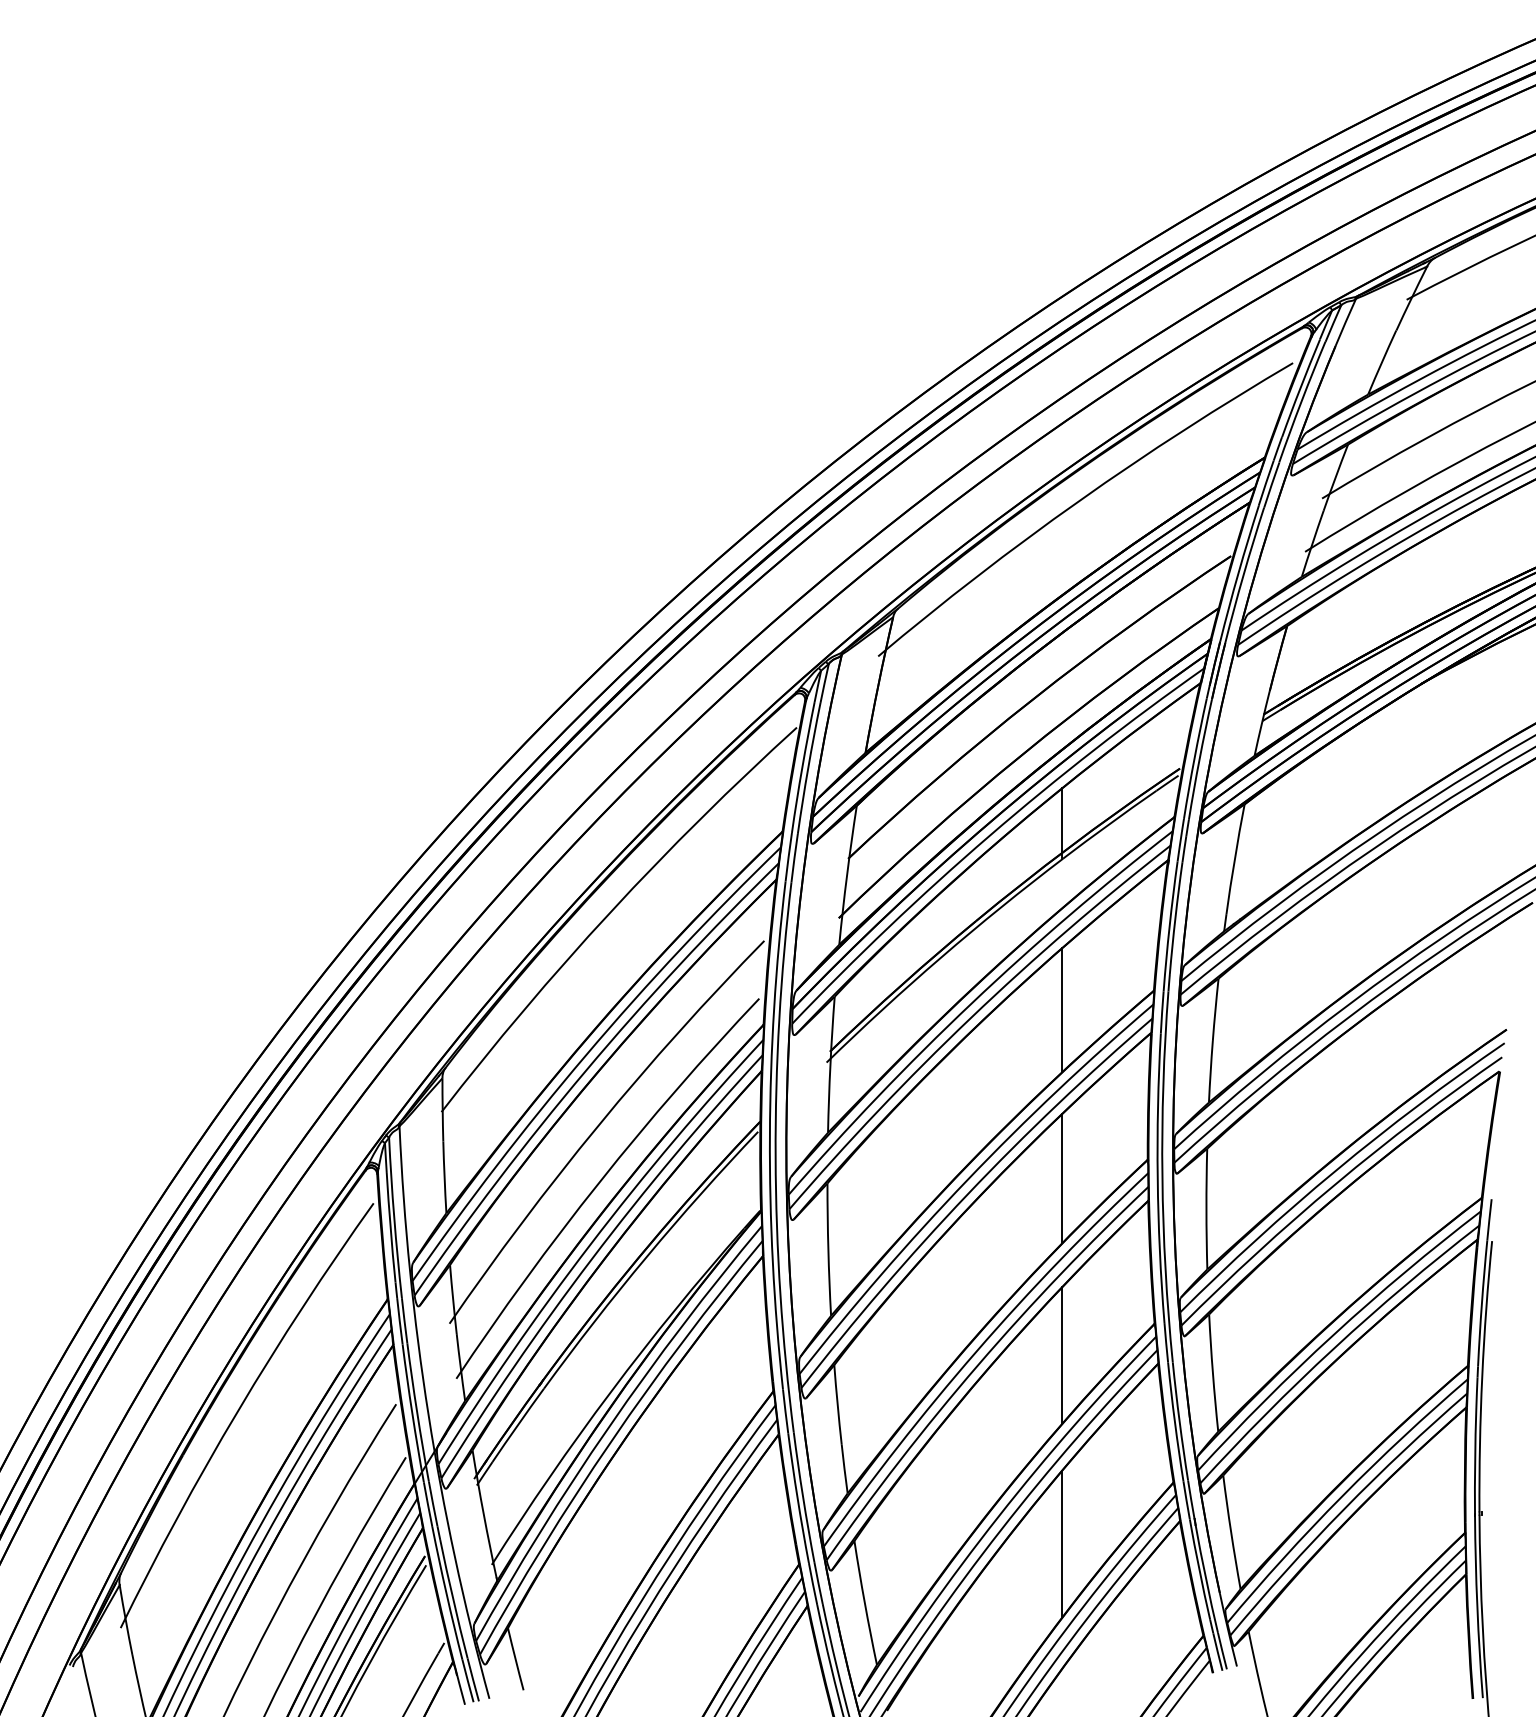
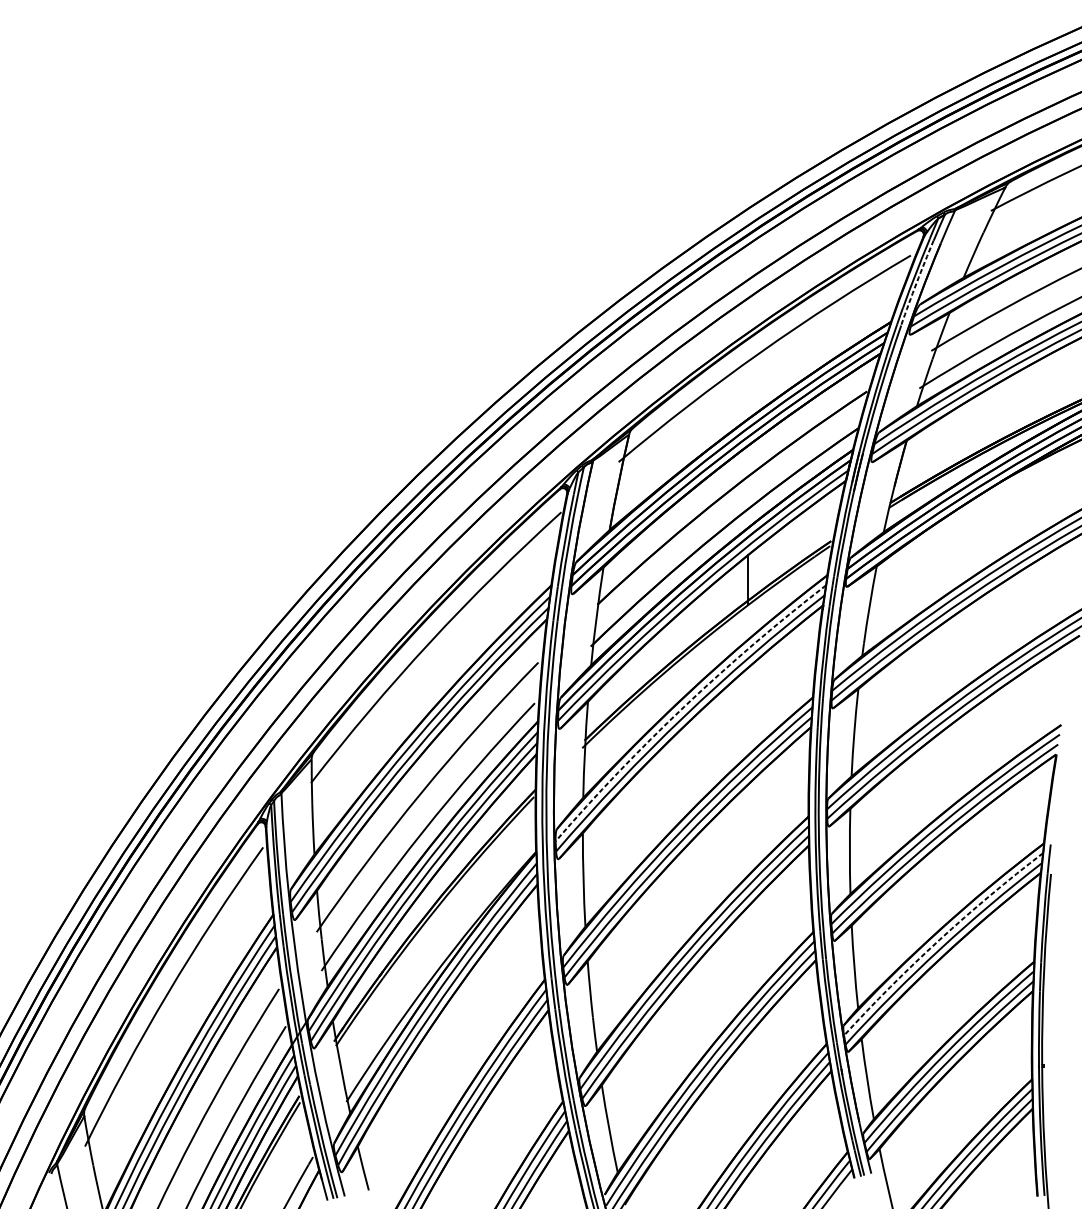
arc: (1301, 401) -> (916, 282), solid -> dashed
arc: (971, 1003) -> (684, 706), solid -> dashed
line: (1062, 1010) -> (748, 711), removed
line: (1062, 1178) -> (748, 829), removed
arc: (1333, 1334) -> (939, 939), solid -> dashed
line: (1062, 1355) -> (748, 954), removed
line: (1062, 1543) -> (748, 1087), removed

